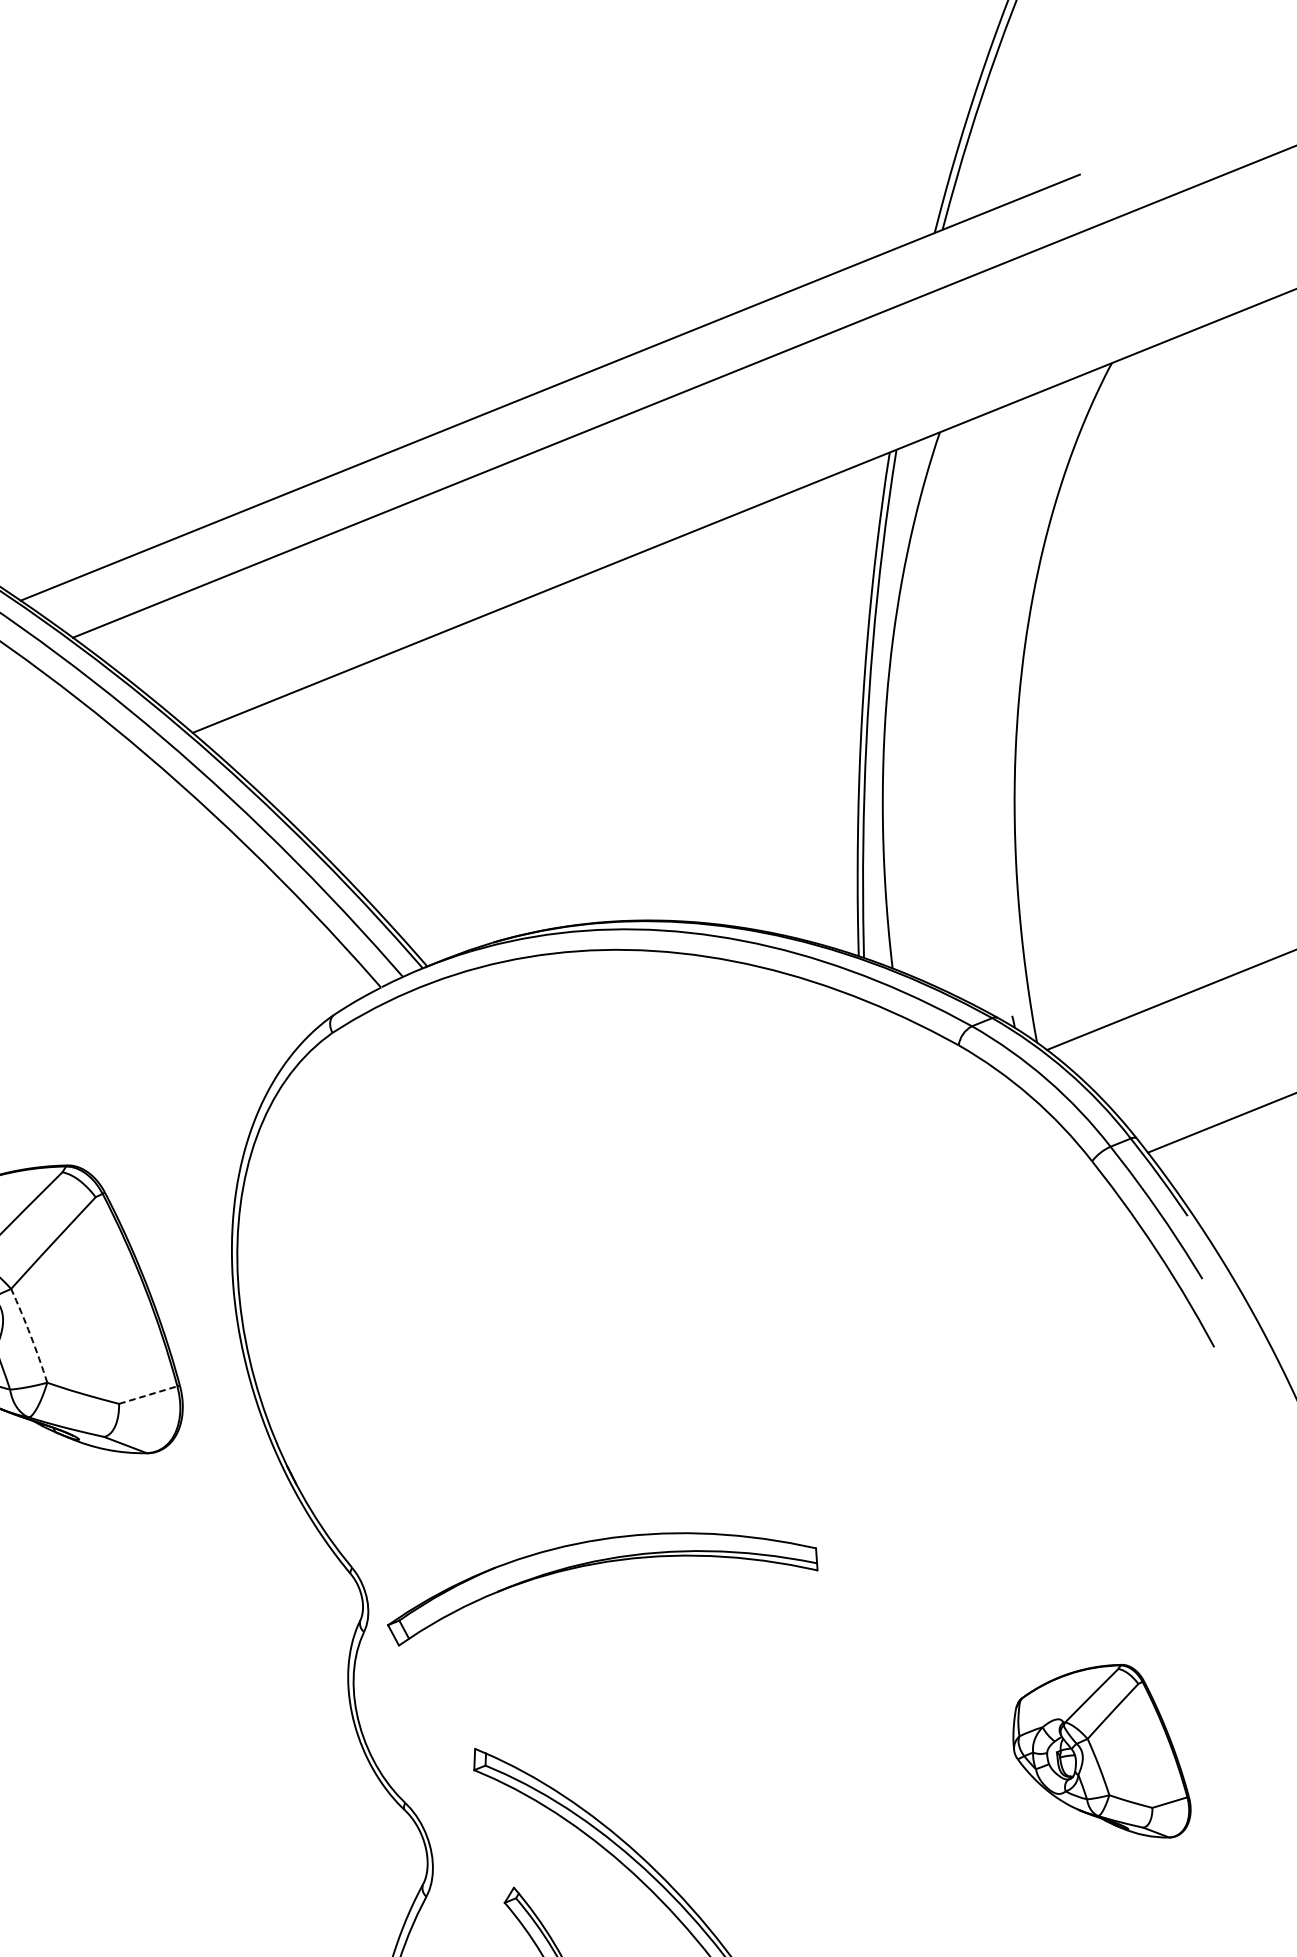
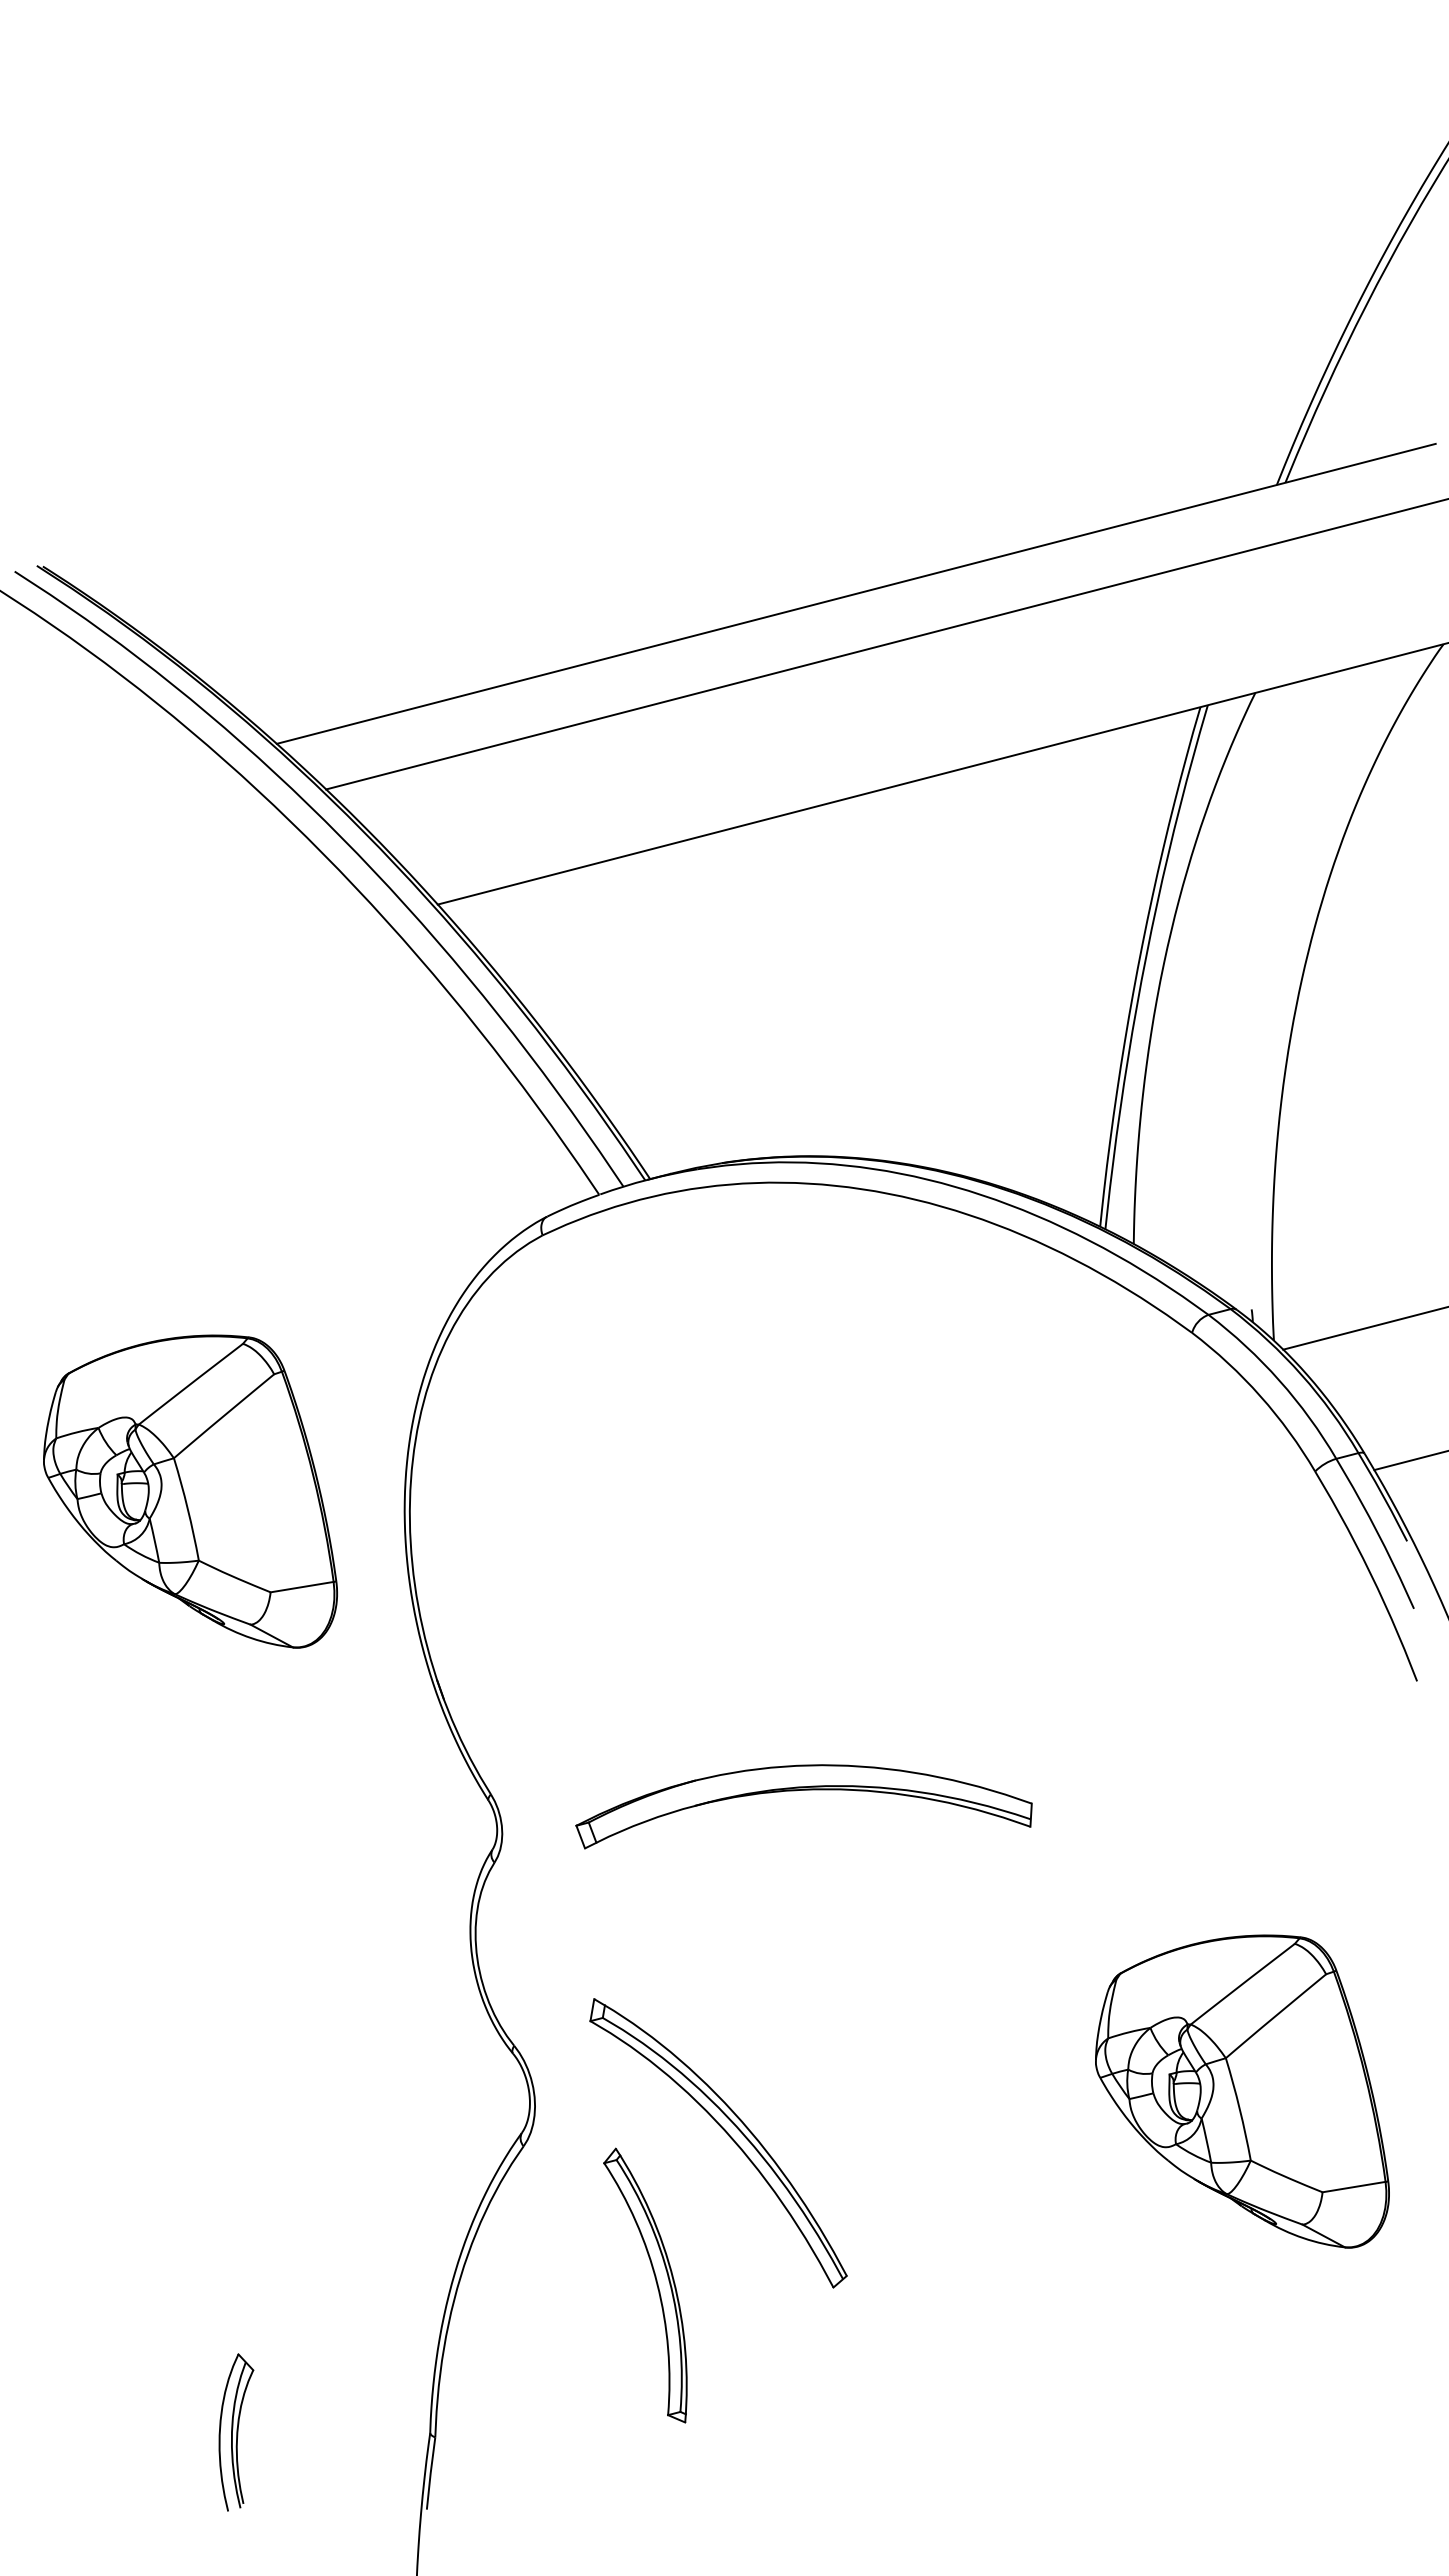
arc: (30, 1335) -> (187, 1509), dashed -> solid
line: (148, 1395) -> (302, 1587), dashed -> solid
part: (598, 1563) -> (803, 1790), moved
part: (1099, 1756) -> (1242, 2091), size x1.67

